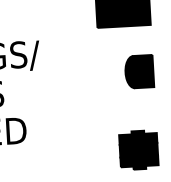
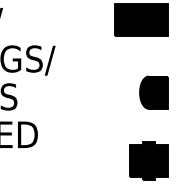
part: (138, 71) -> (153, 92), moved

